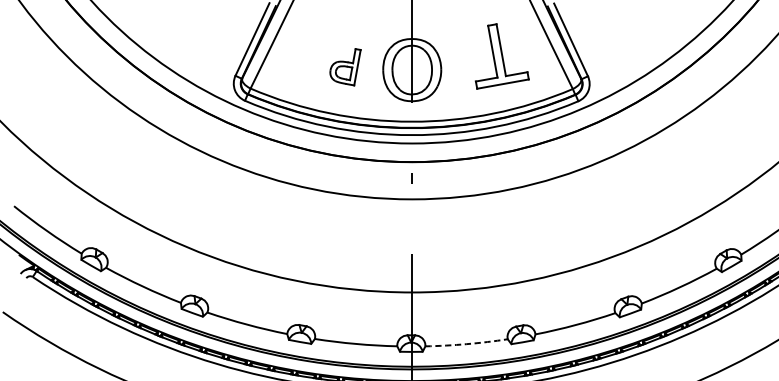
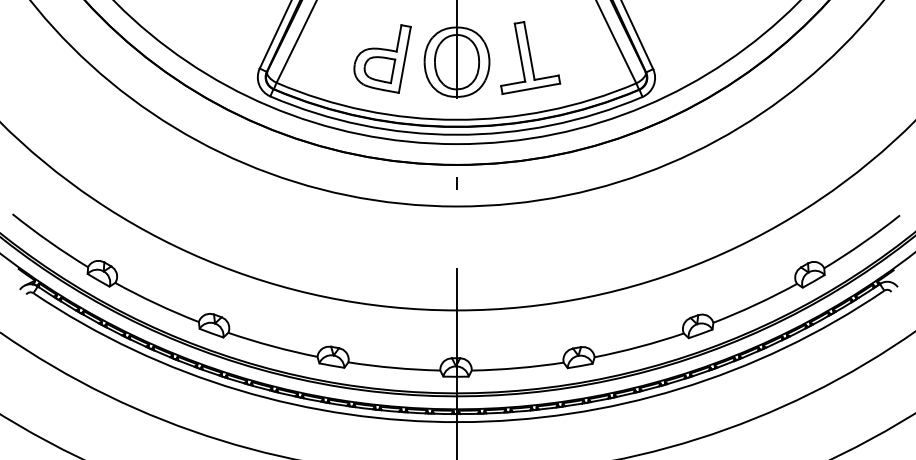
part: (502, 56) -> (530, 57), moved
part: (345, 66) -> (382, 58), size x1.67
arc: (466, 344) -> (517, 368), dashed -> solid

